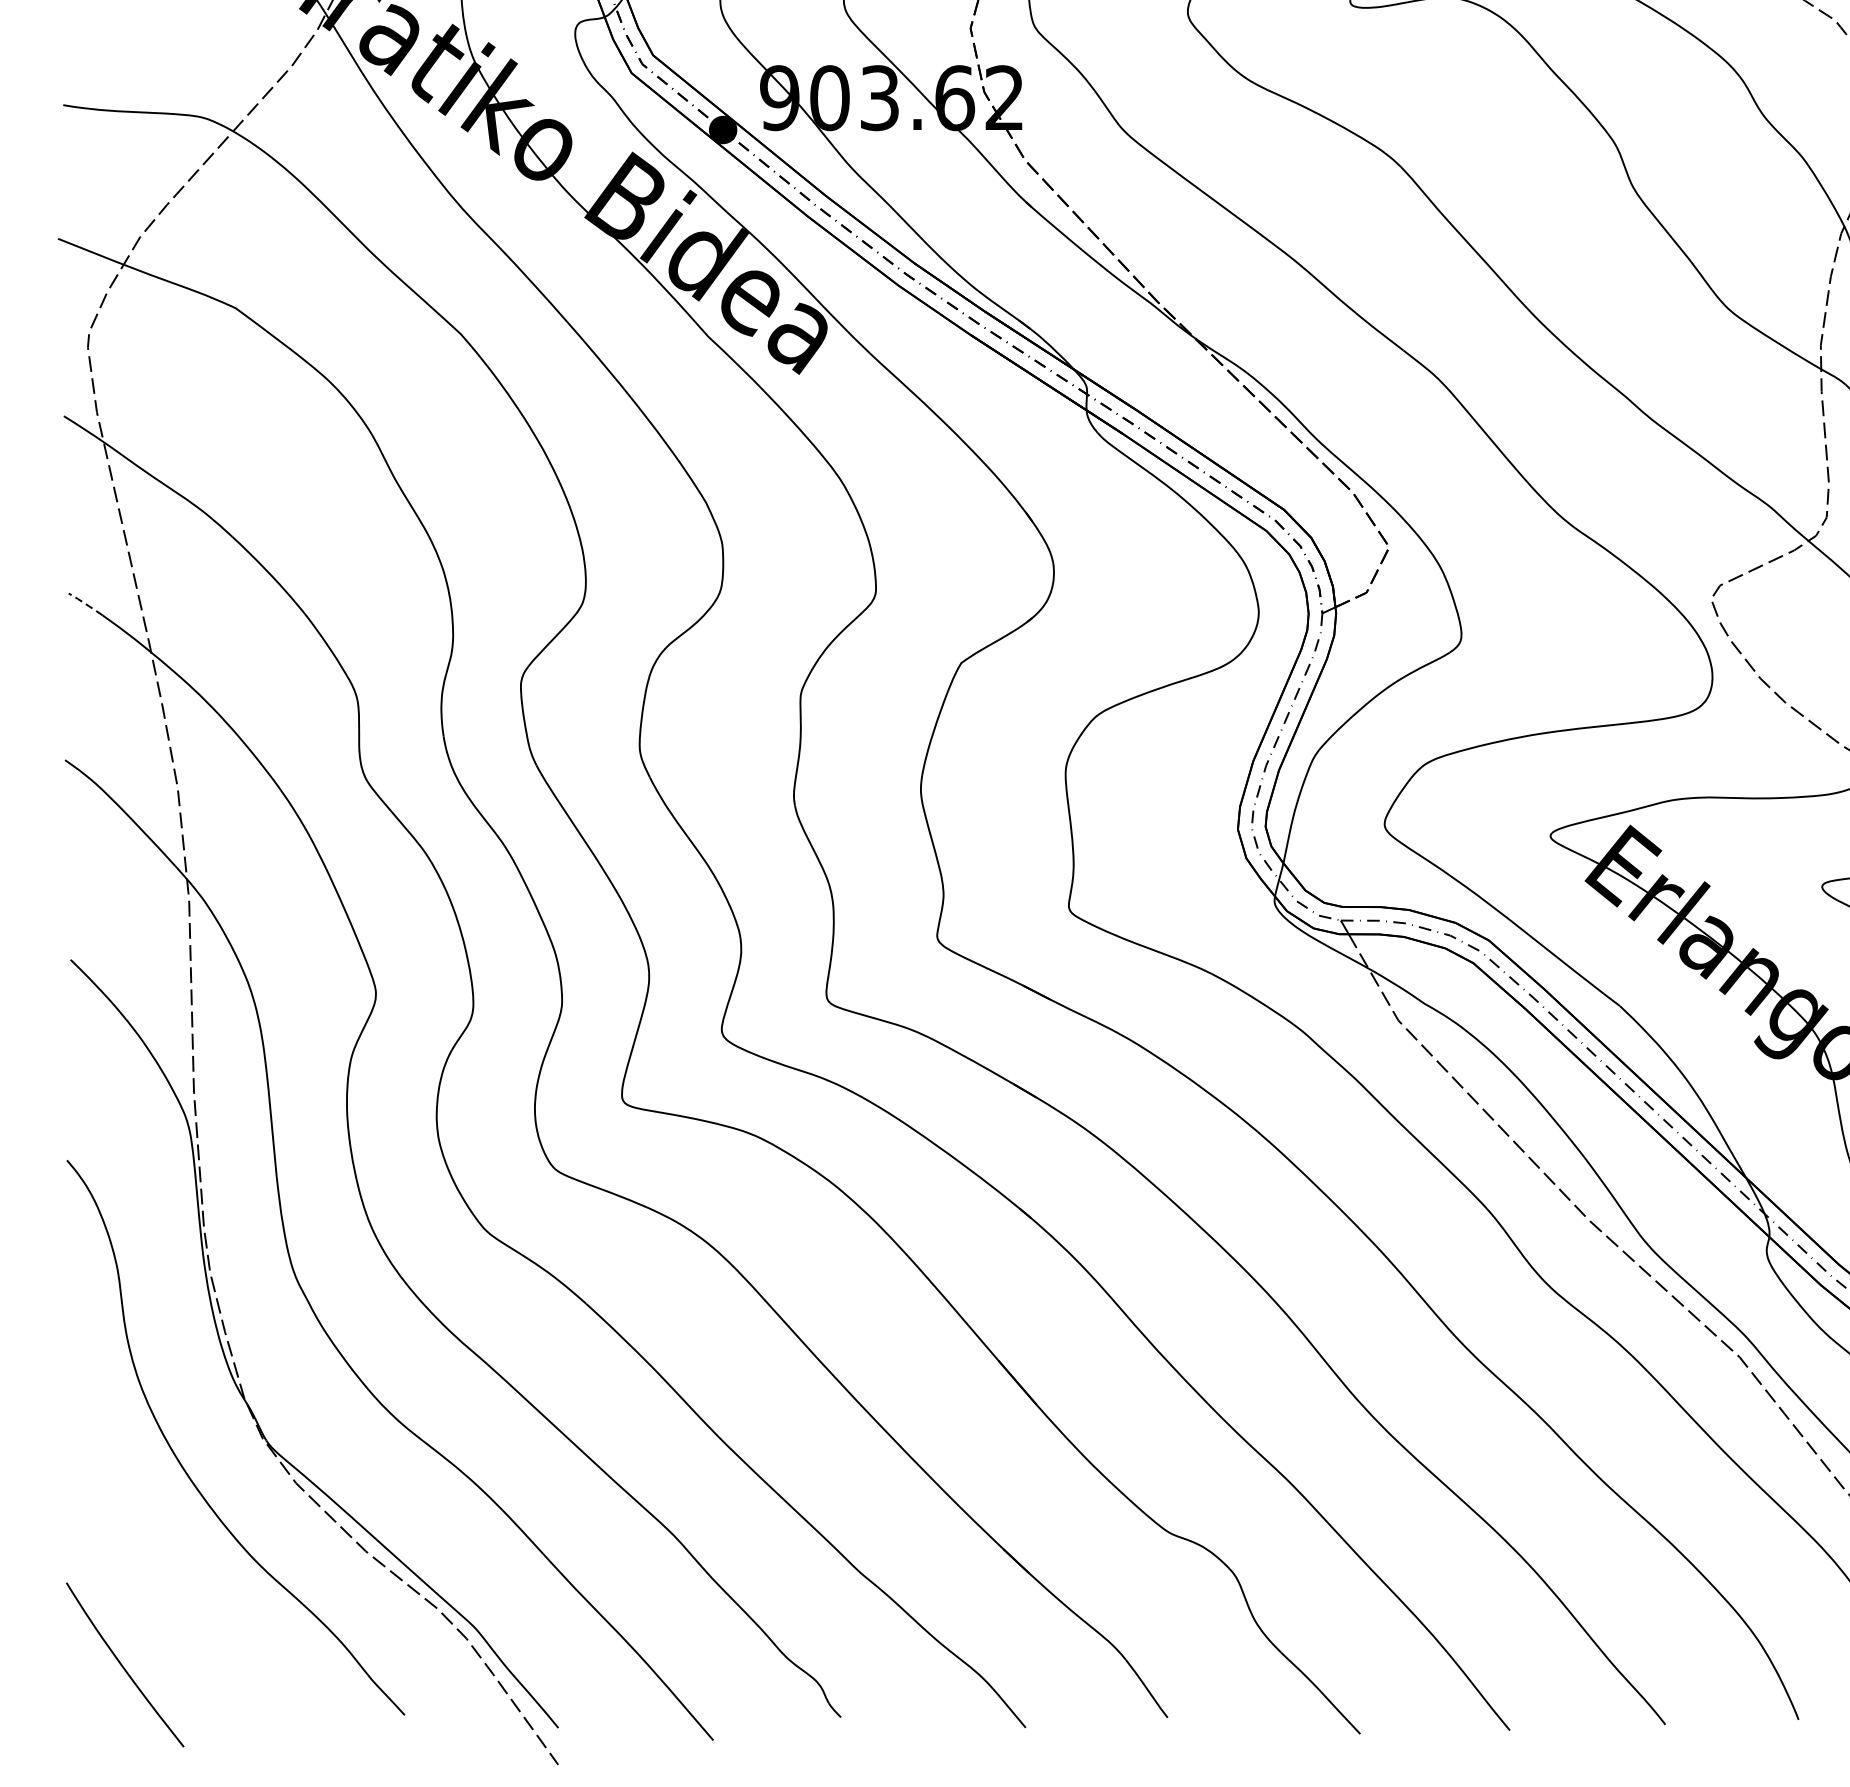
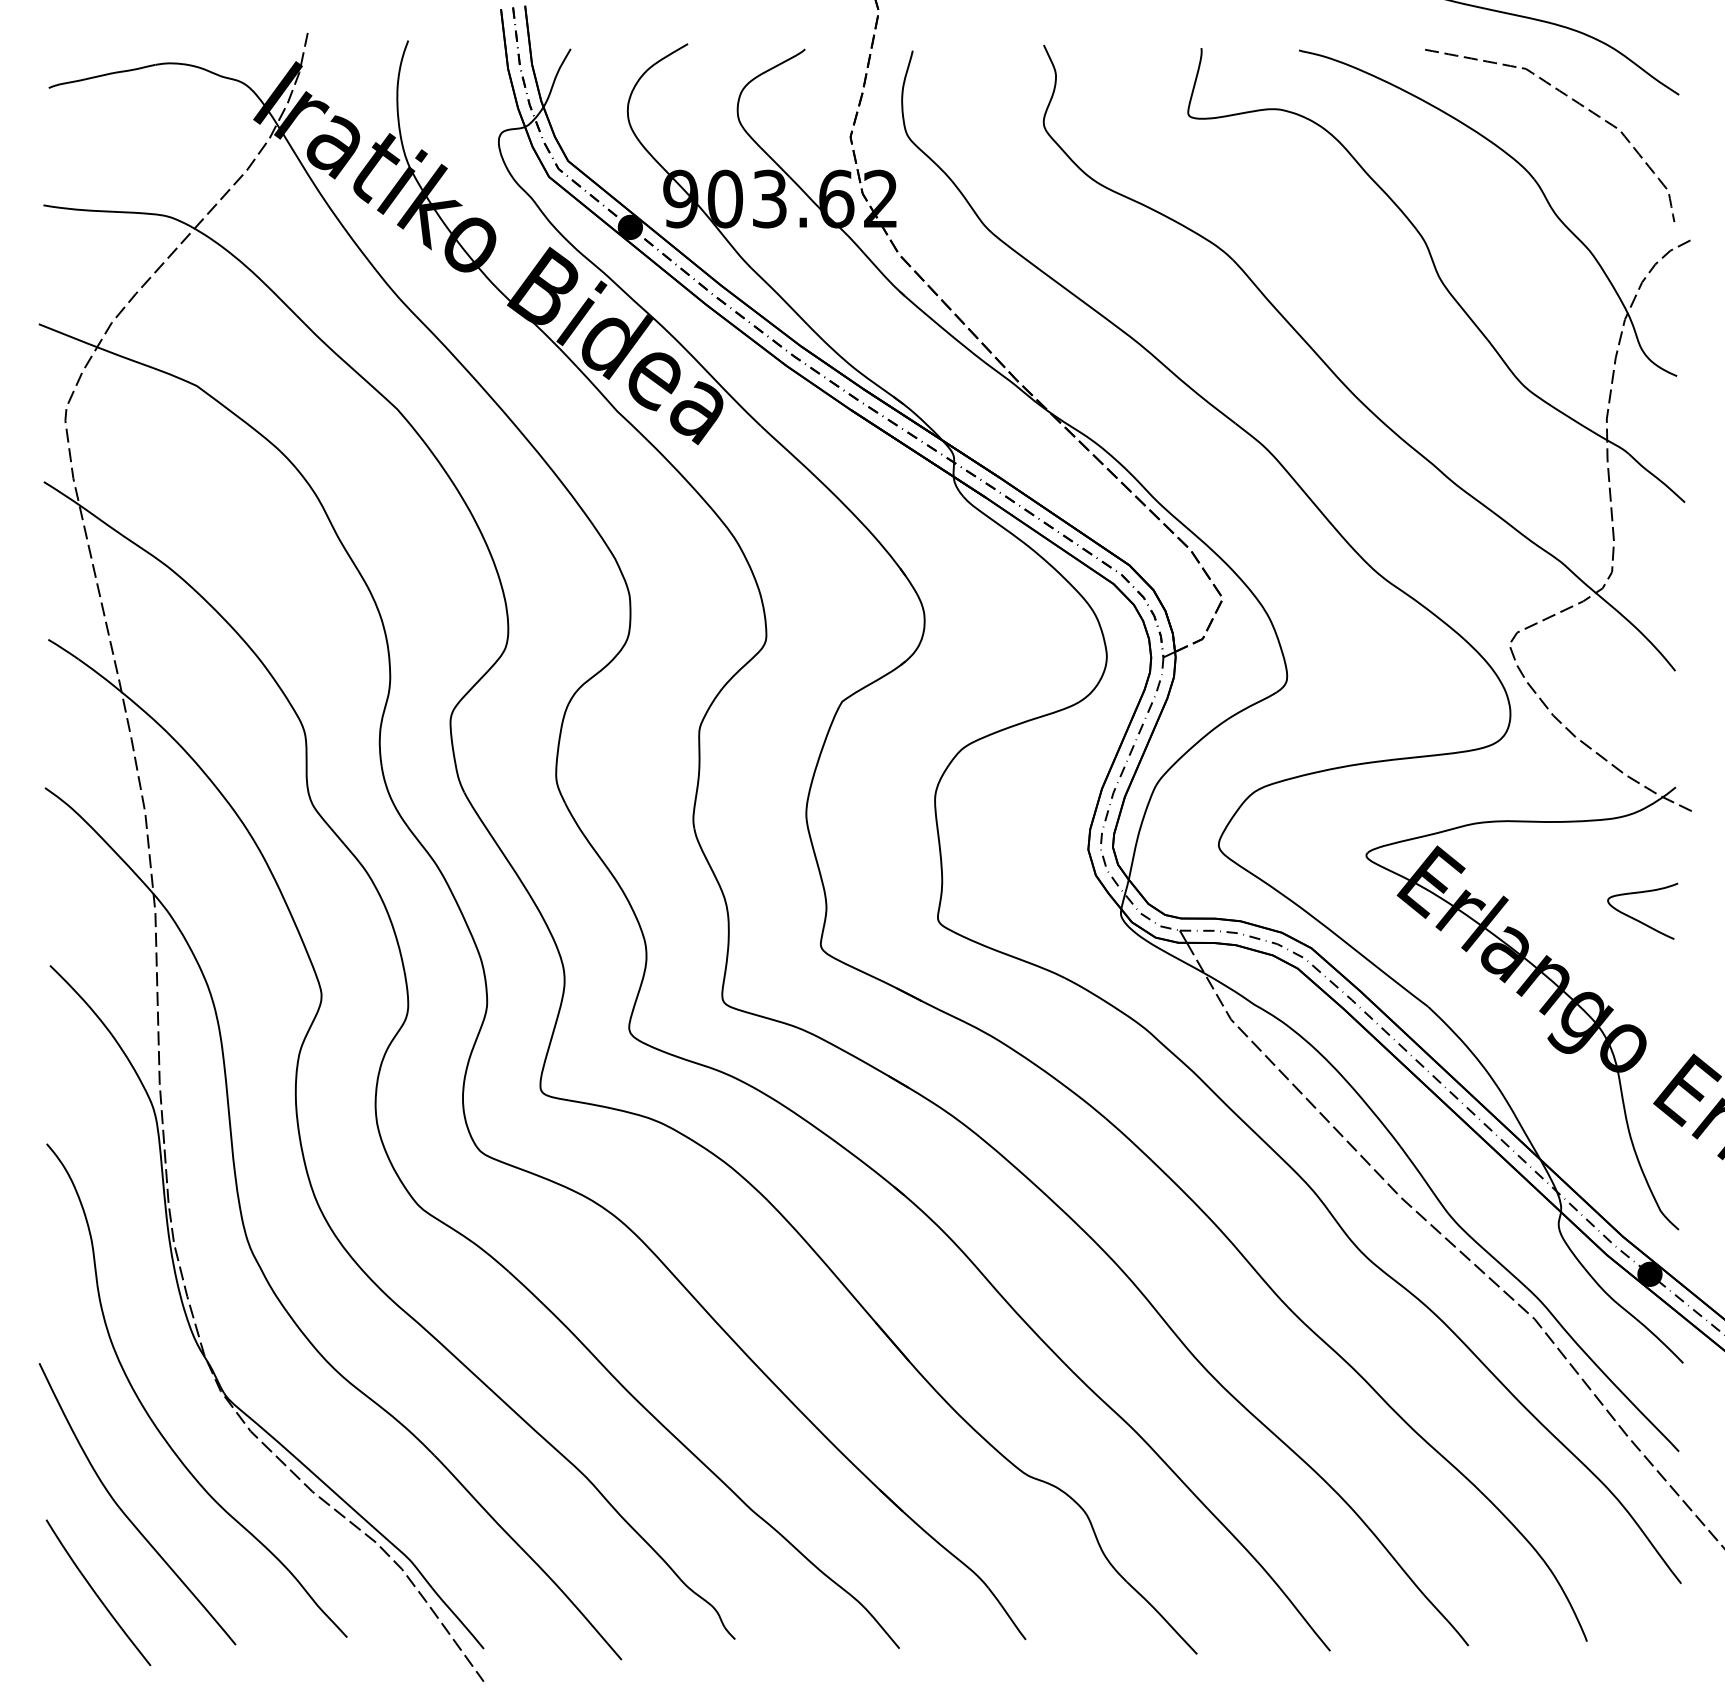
line: (85, 604) -> (63, 649), dashed -> solid
curve: (156, 1576) -> (126, 1514), added

